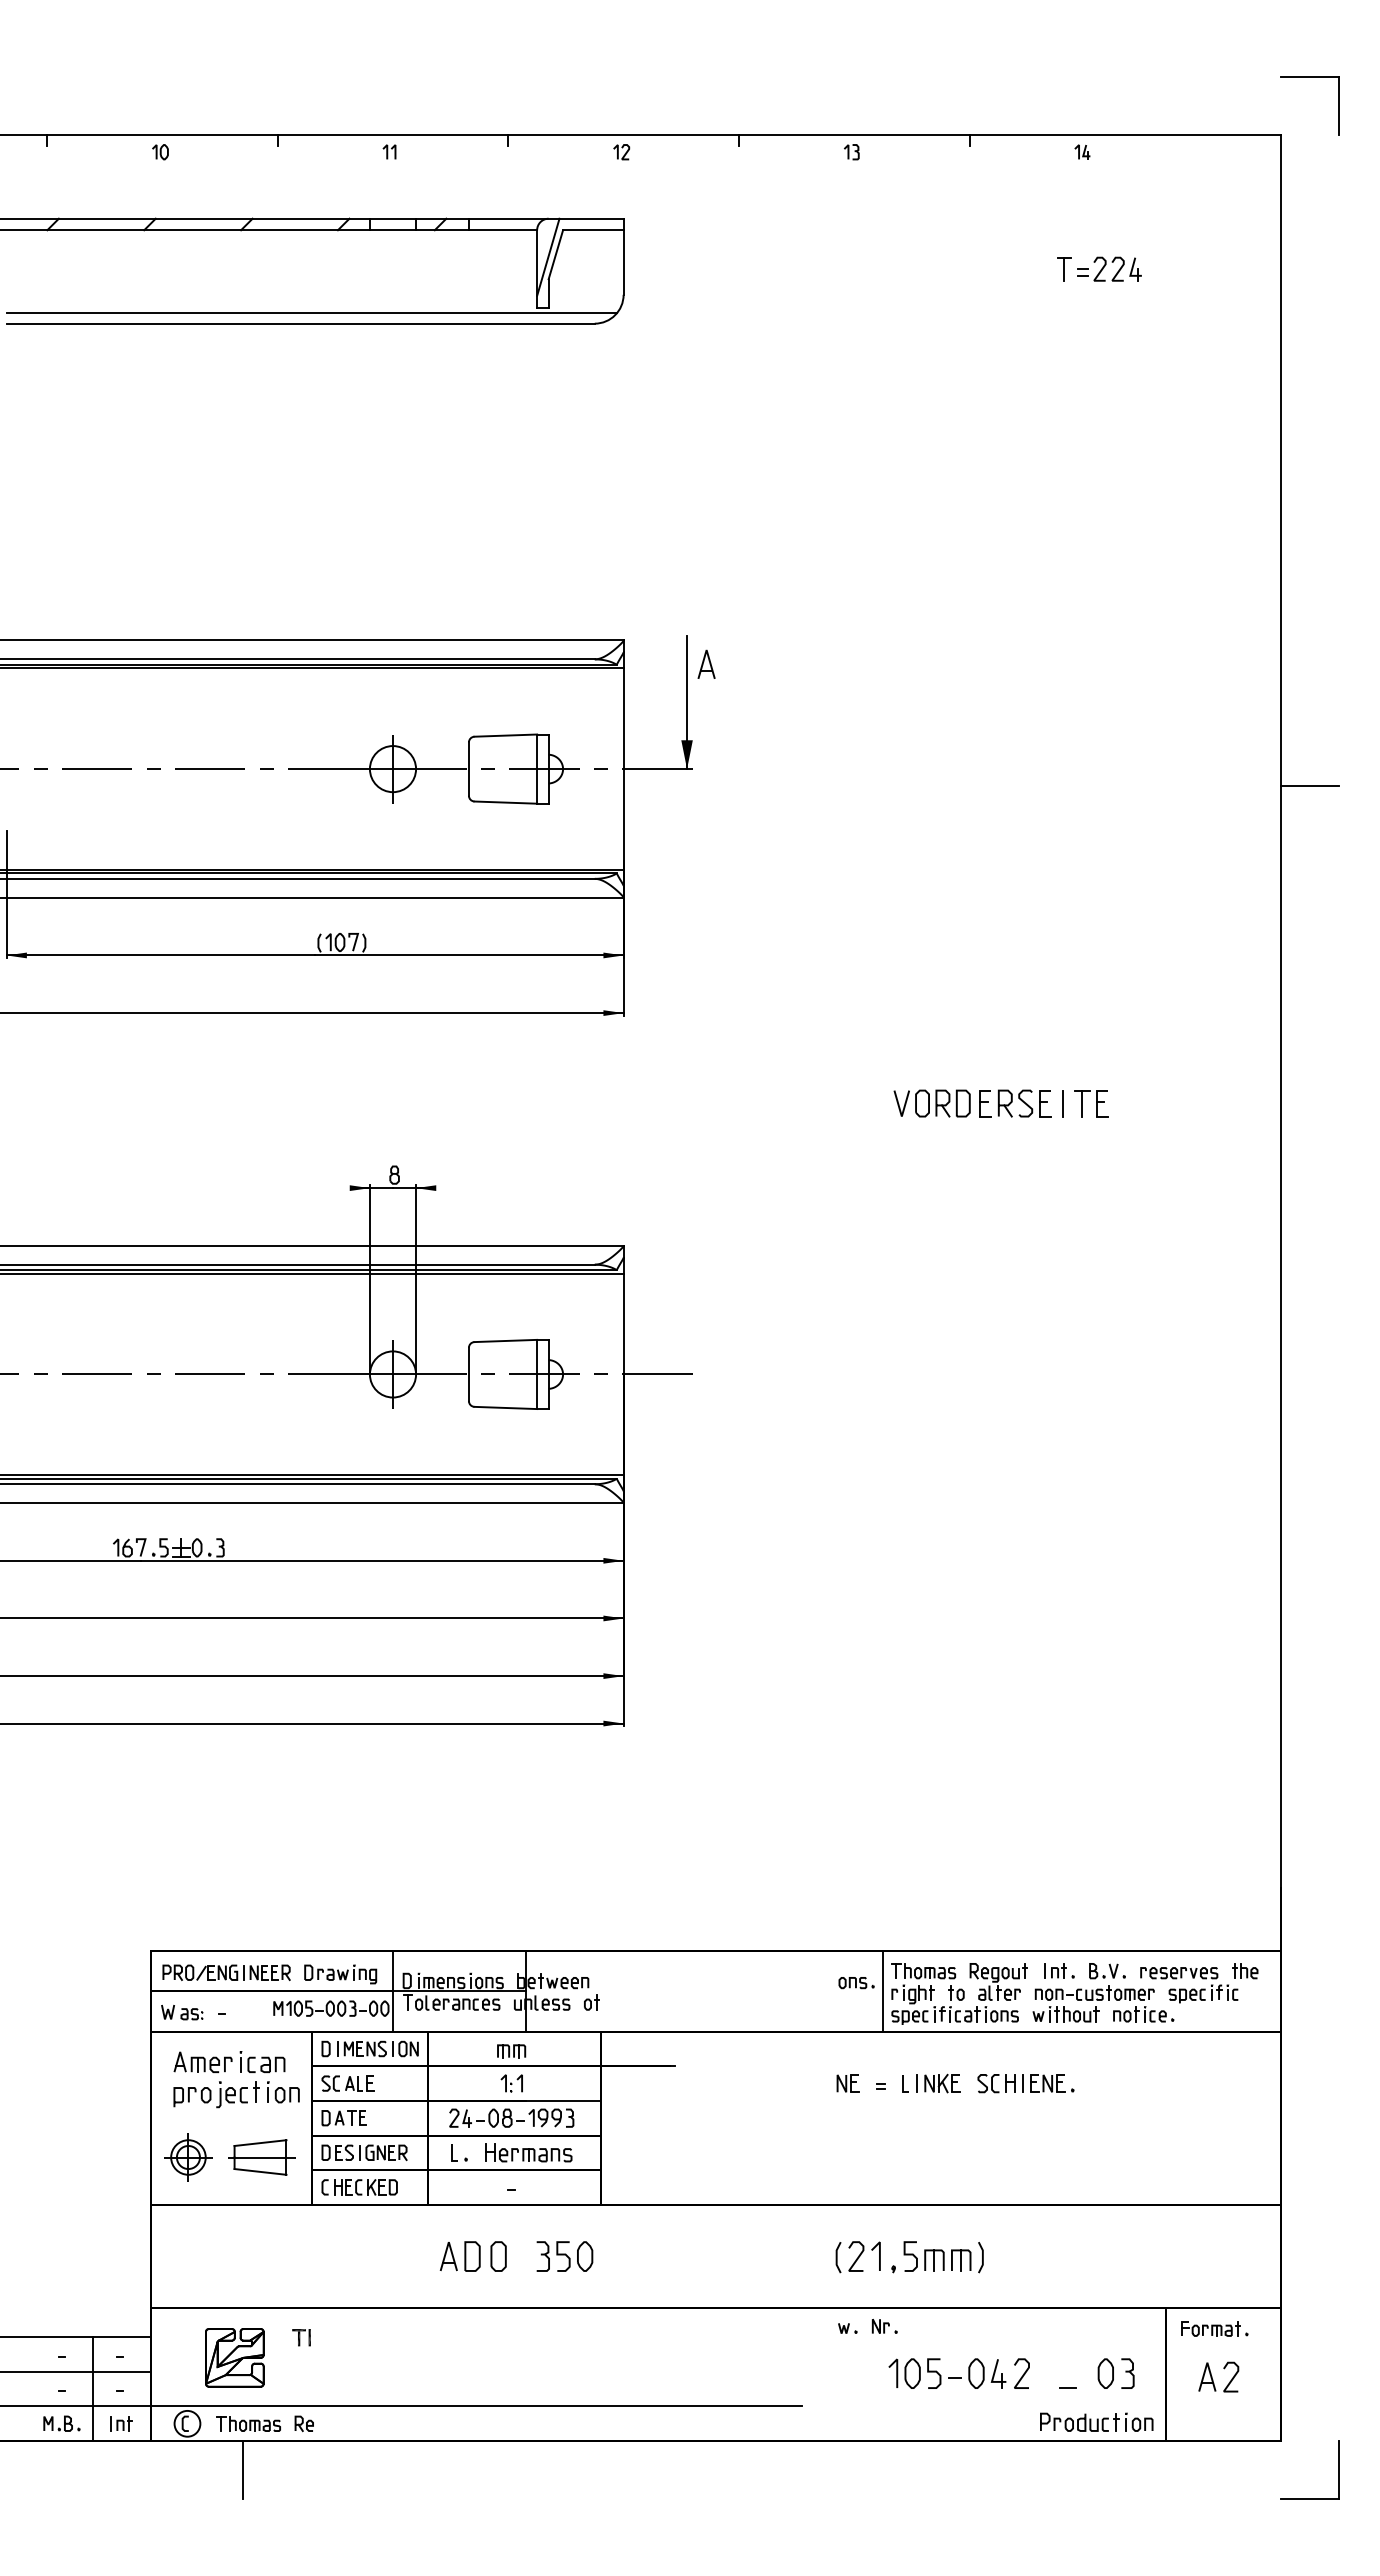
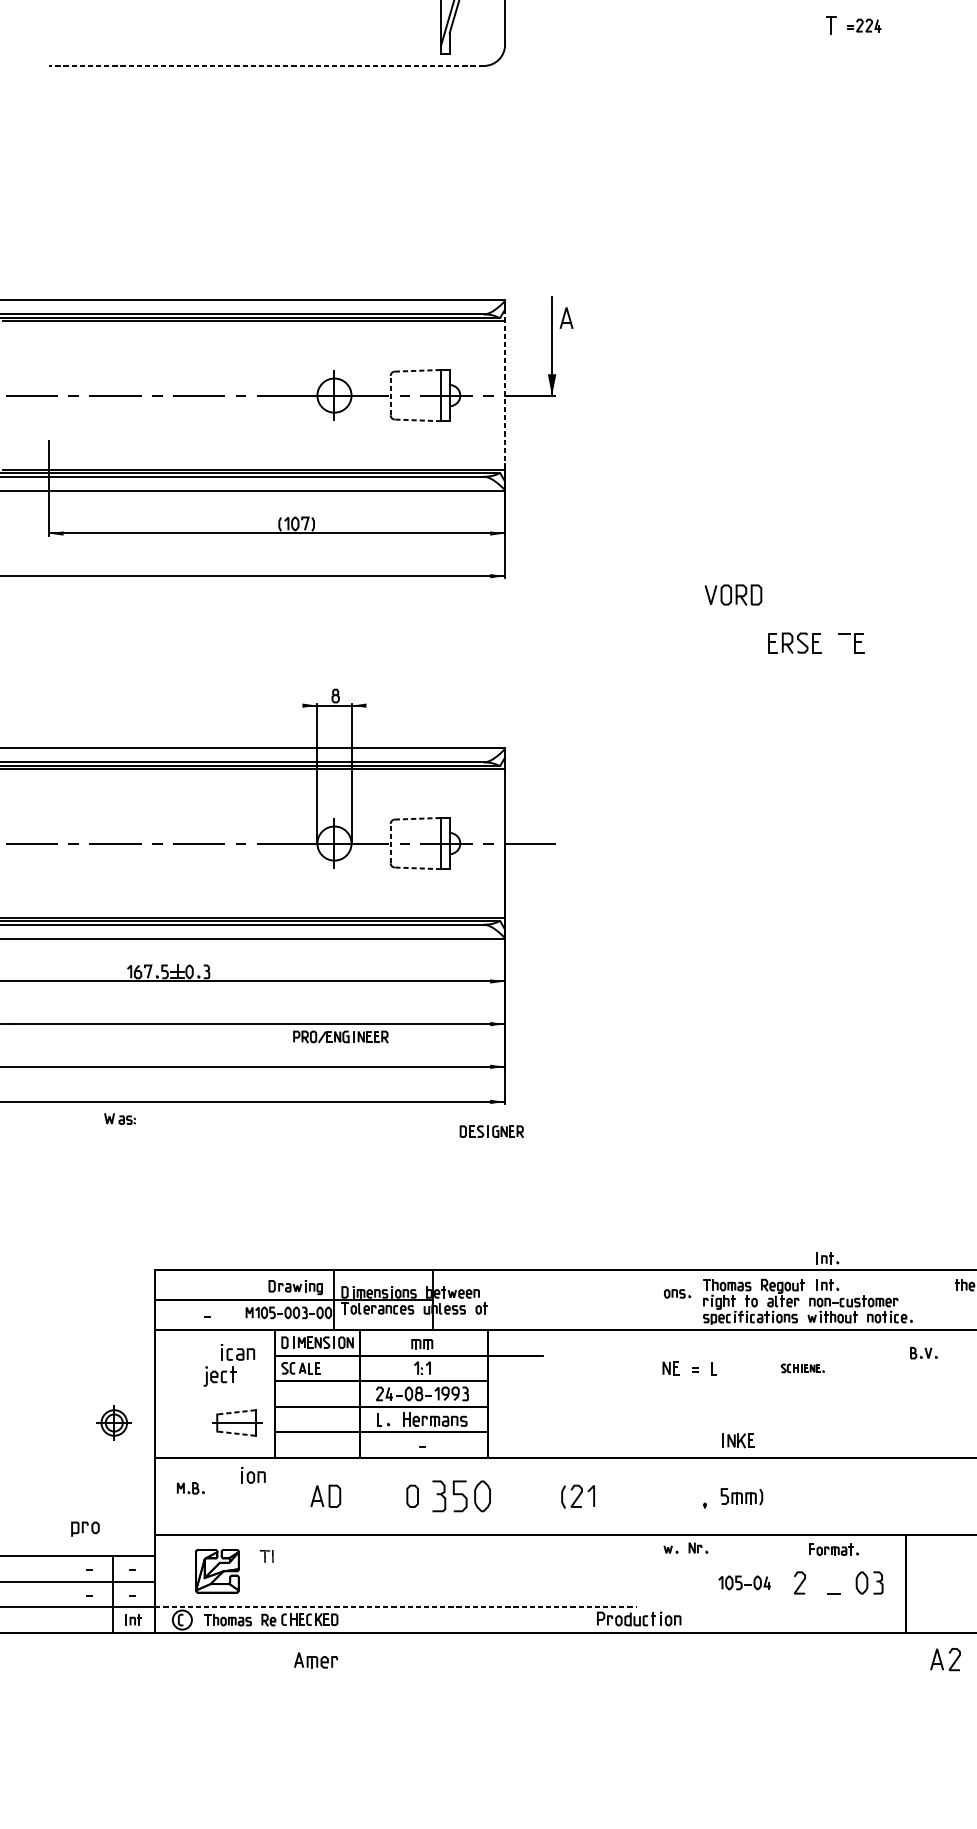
part: (1109, 268) -> (864, 25), size x0.7
line: (311, 313) -> (274, 58), removed
line: (300, 323) -> (266, 65), solid -> dashed
line: (506, 735) -> (418, 370), solid -> dashed
line: (468, 769) -> (390, 395), solid -> dashed
line: (623, 769) -> (505, 395), solid -> dashed
line: (505, 802) -> (417, 420), solid -> dashed
part: (931, 1103) -> (732, 594), moved
line: (1063, 1103) -> (830, 643), removed
line: (1082, 1103) -> (844, 643), removed
line: (506, 1340) -> (418, 818), solid -> dashed
line: (468, 1374) -> (390, 843), solid -> dashed
line: (505, 1407) -> (417, 868), solid -> dashed
part: (1059, 1934) -> (827, 1257), added
part: (1107, 1971) -> (923, 1353), moved
part: (226, 1972) -> (340, 1036), moved
part: (1189, 1985) -> (923, 1295), removed
line: (883, 1991) -> (697, 1300), removed
part: (182, 2012) -> (120, 1118), moved
part: (202, 2061) -> (315, 1659), moved
part: (938, 2083) -> (738, 1440), moved
part: (1025, 2083) -> (802, 1368), size x0.6
part: (283, 2092) -> (253, 1475), moved
part: (192, 2097) -> (85, 1529), moved
part: (343, 2118) -> (297, 1394), removed
line: (260, 2143) -> (236, 1412), solid -> dashed
part: (364, 2152) -> (491, 1131), moved
part: (188, 2157) -> (114, 1423), moved
line: (260, 2171) -> (236, 1433), solid -> dashed
part: (359, 2187) -> (309, 1619), moved
part: (459, 2256) -> (325, 1496), moved
part: (564, 2256) -> (461, 1496), size x1.4
part: (857, 2257) -> (577, 1497), moved
part: (943, 2257) -> (741, 1497), size x0.7
part: (1214, 2328) -> (833, 1549), moved
part: (947, 2373) -> (744, 1582), size x0.6
part: (1218, 2376) -> (945, 1659), moved
line: (476, 2406) -> (396, 1607), solid -> dashed
part: (1096, 2421) -> (638, 1618), moved
part: (61, 2423) -> (190, 1488), moved
line: (243, 2469) -> (223, 1653), removed

